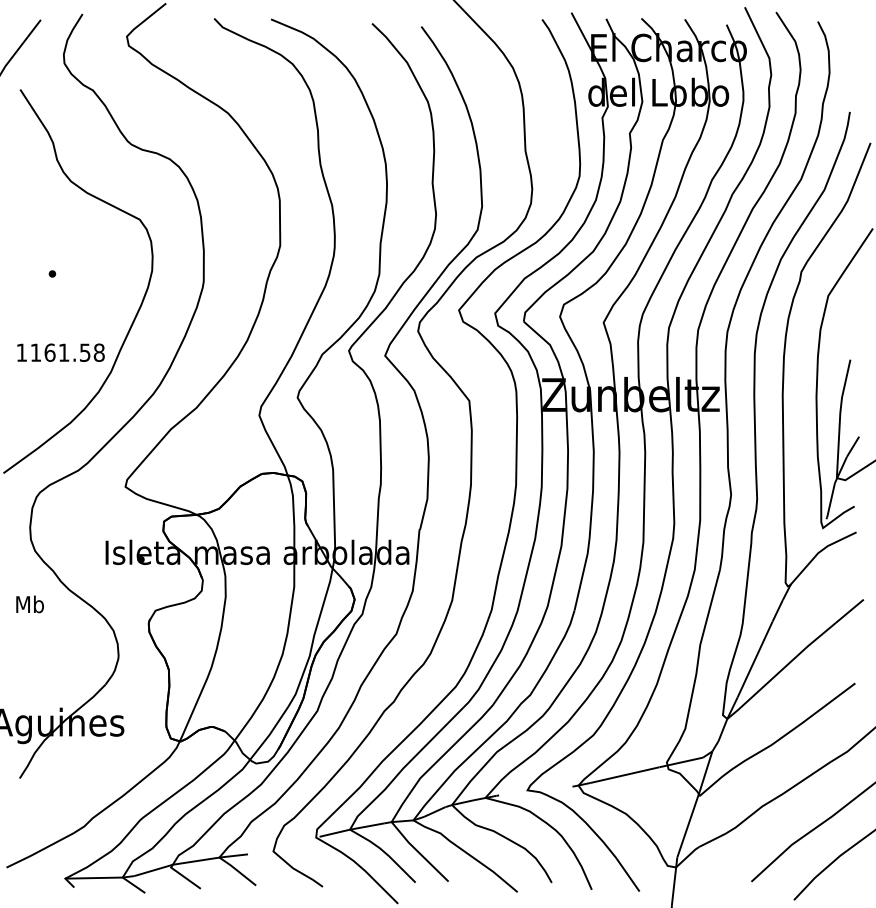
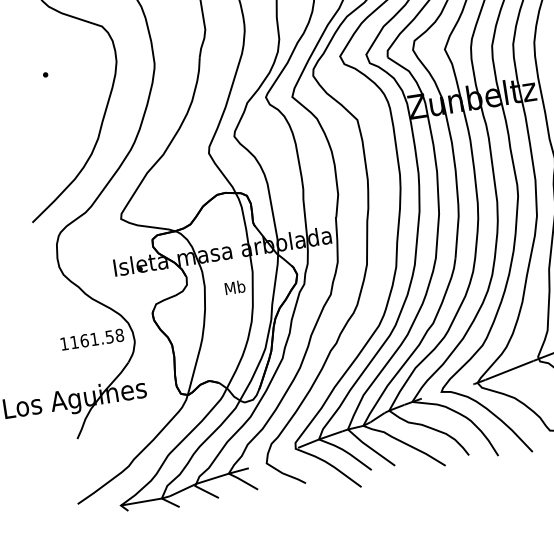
text: (60, 352) -> (92, 339), moved
text: (29, 604) -> (234, 287), moved

